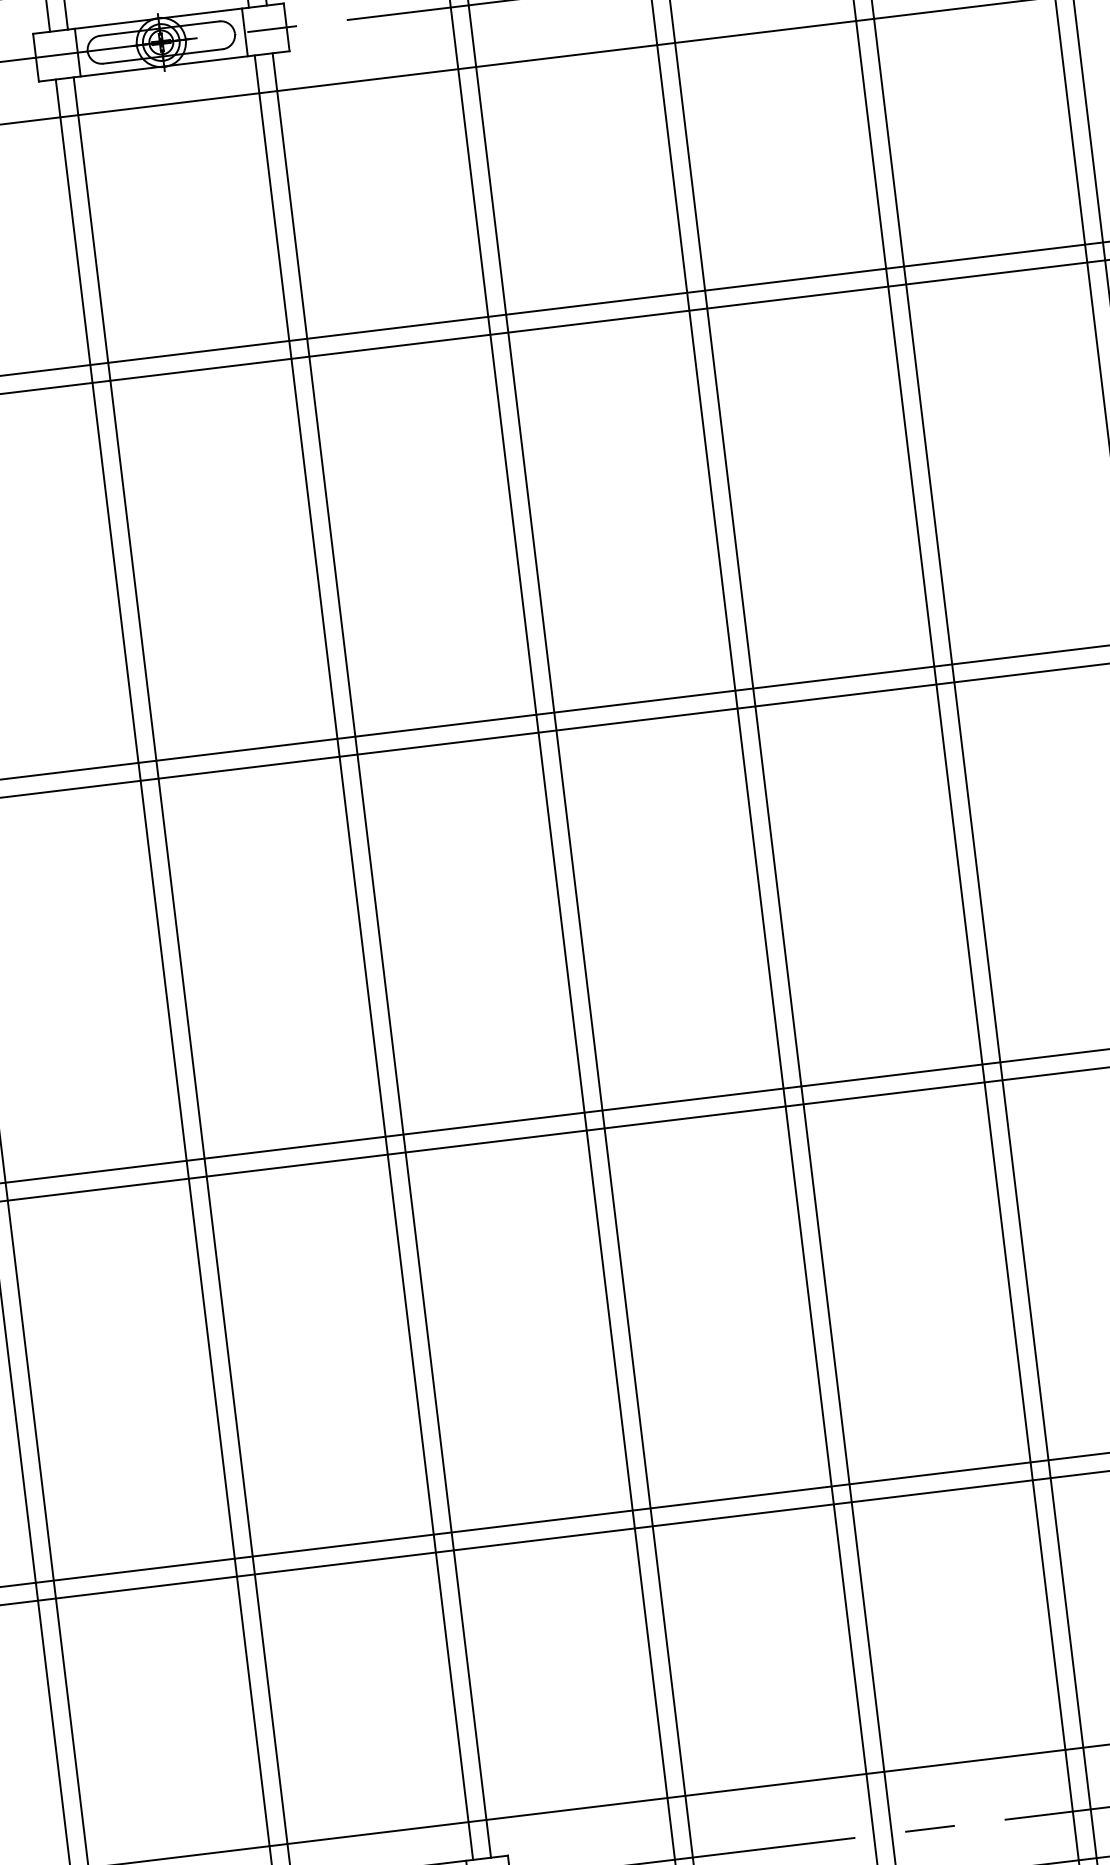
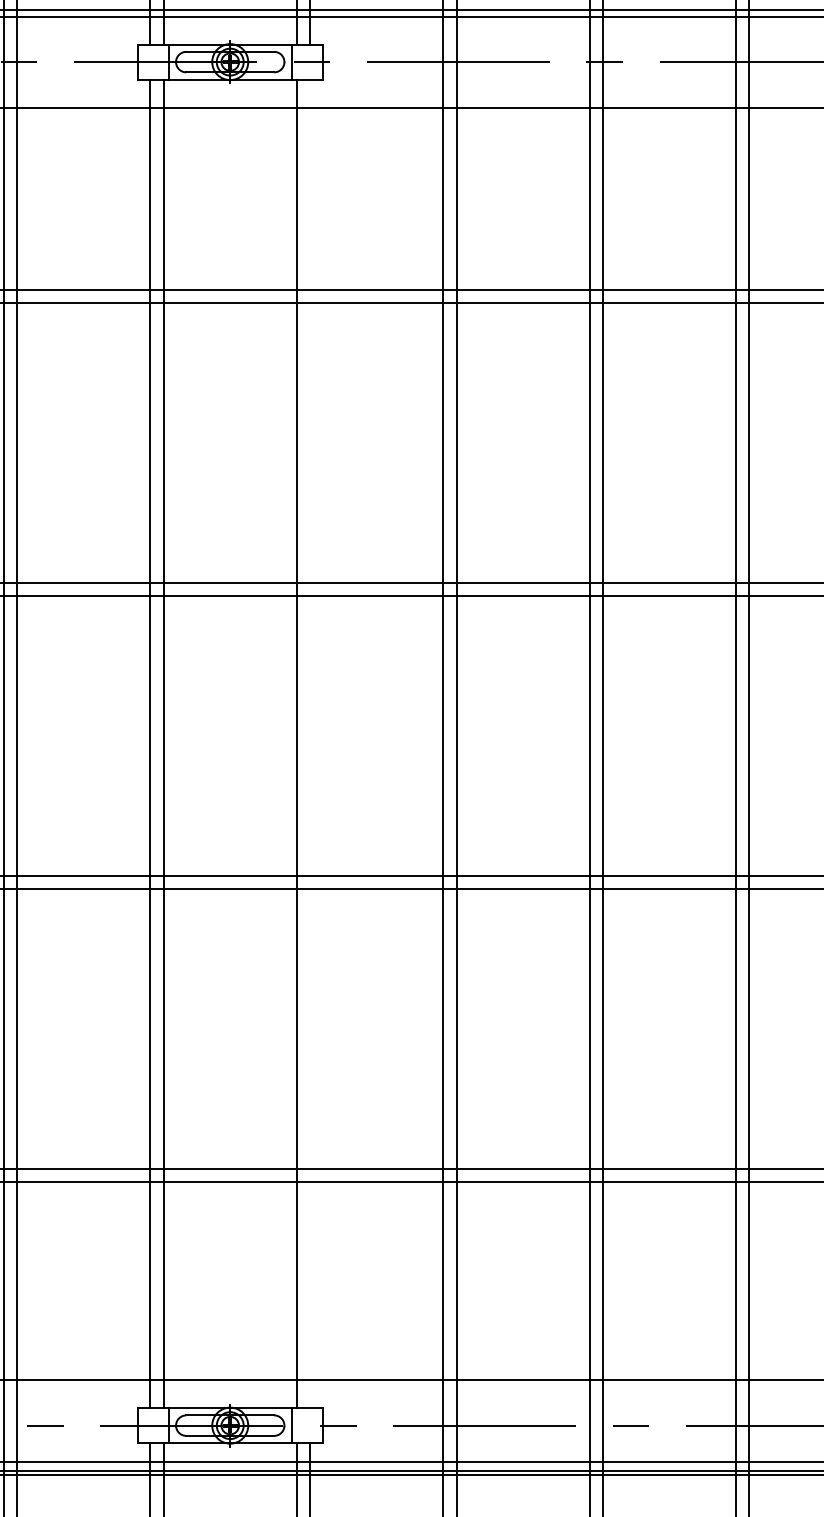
line: (382, 954) -> (310, 743), removed

